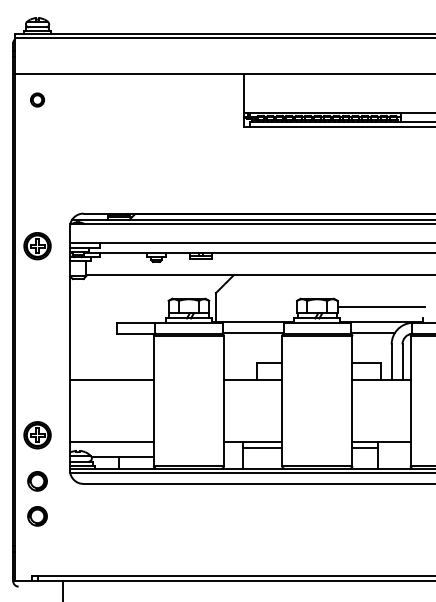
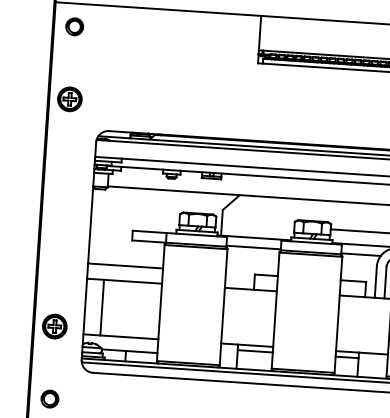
part: (37, 99) -> (74, 26), size x1.43
part: (37, 246) -> (69, 99), moved
line: (111, 362) -> (125, 265), added
line: (88, 410) -> (101, 307), added
part: (37, 481) -> (52, 367), removed

